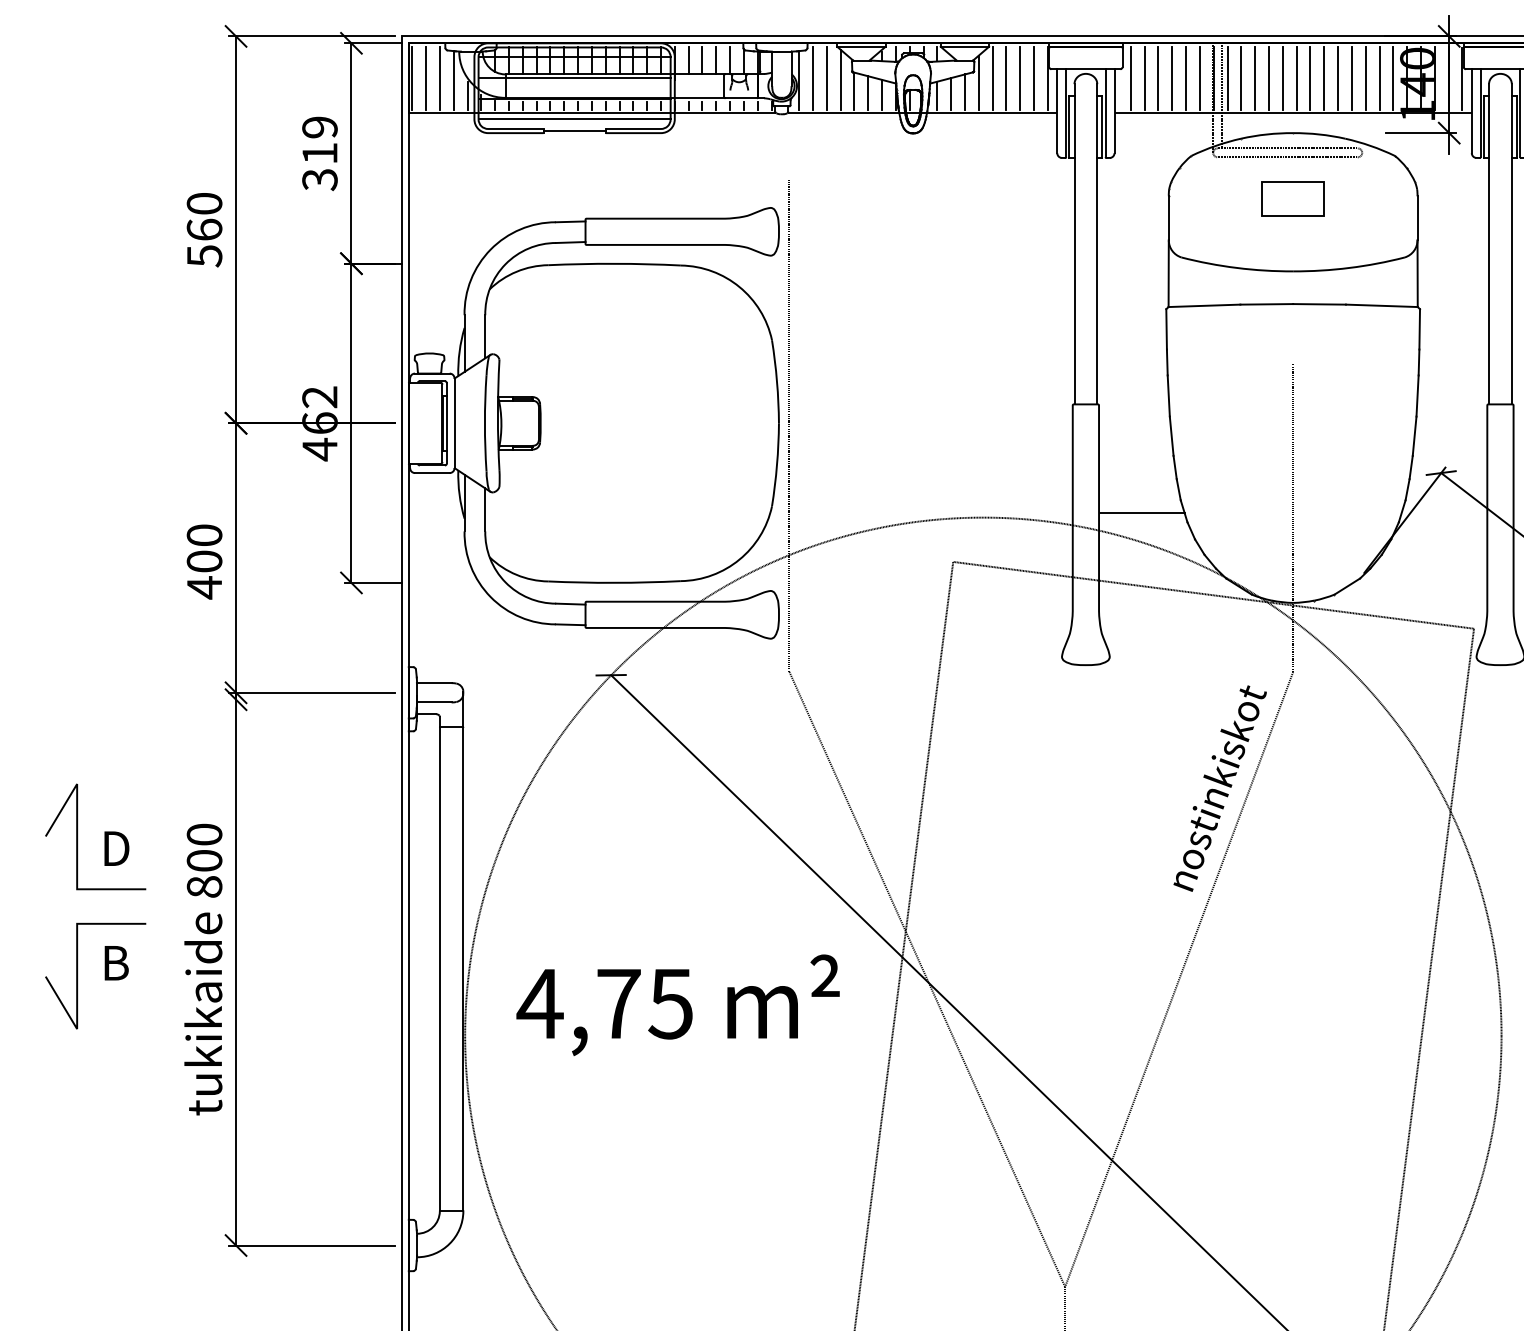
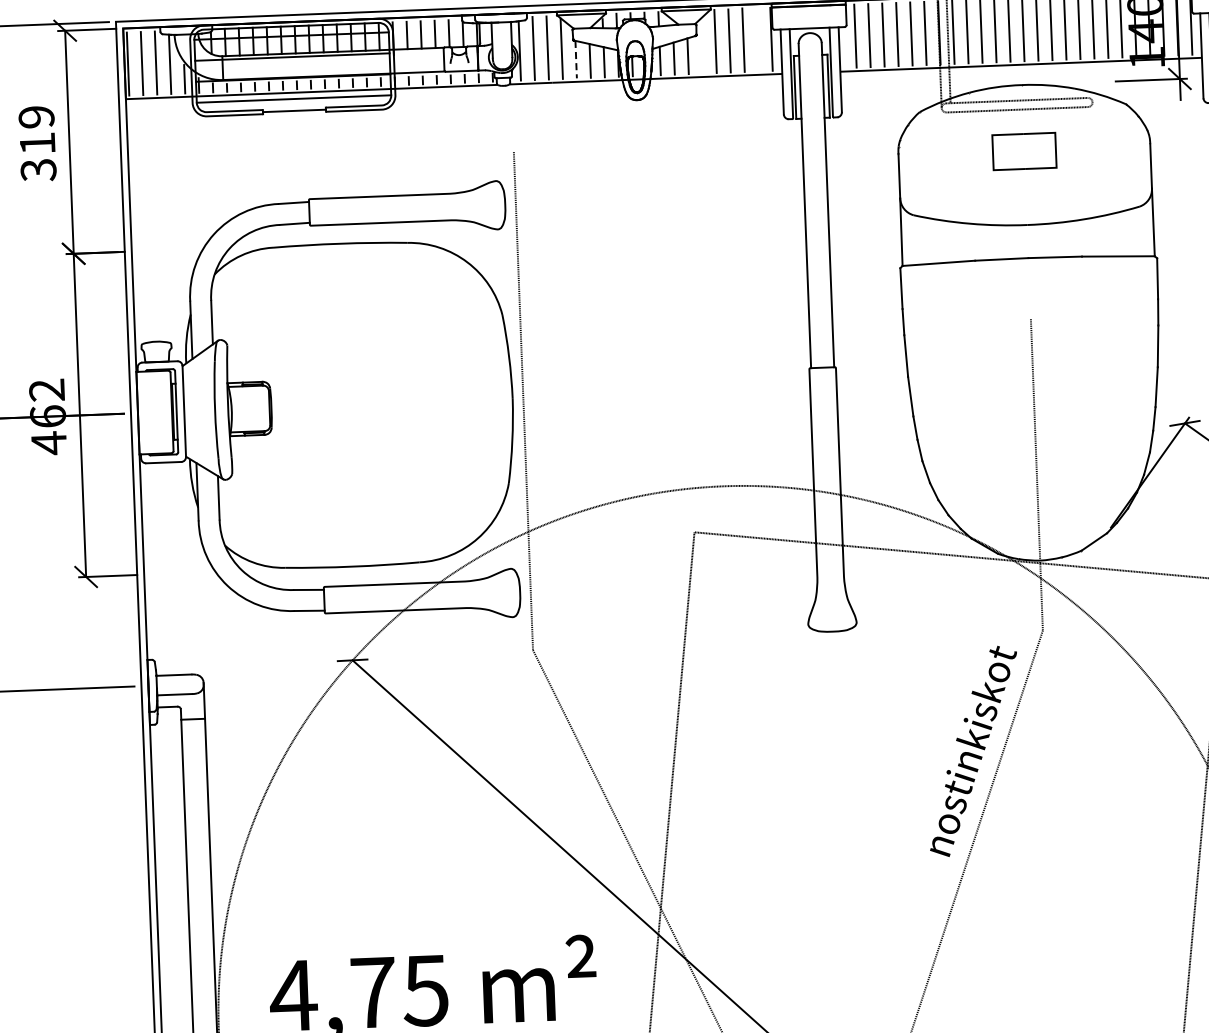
line: (1034, 78) -> (757, 39), removed
line: (978, 82) -> (701, 46), removed
line: (854, 91) -> (576, 59), solid -> dashed
line: (1142, 513) -> (884, 475), removed

